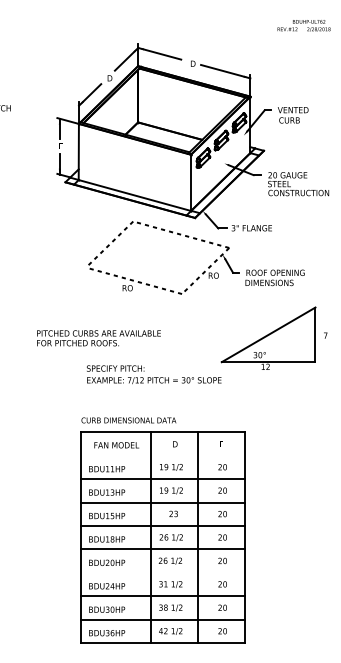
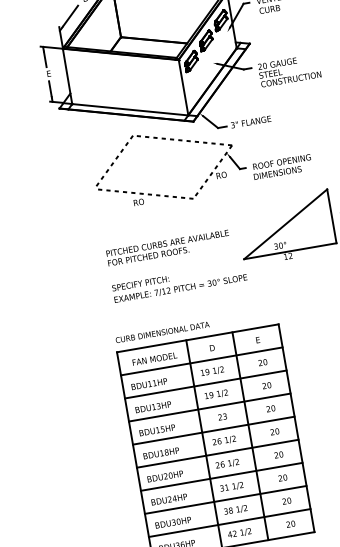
text: (98, 338) -> (167, 248), moved
line: (162, 455) -> (201, 361), added
line: (162, 572) -> (221, 476), added

